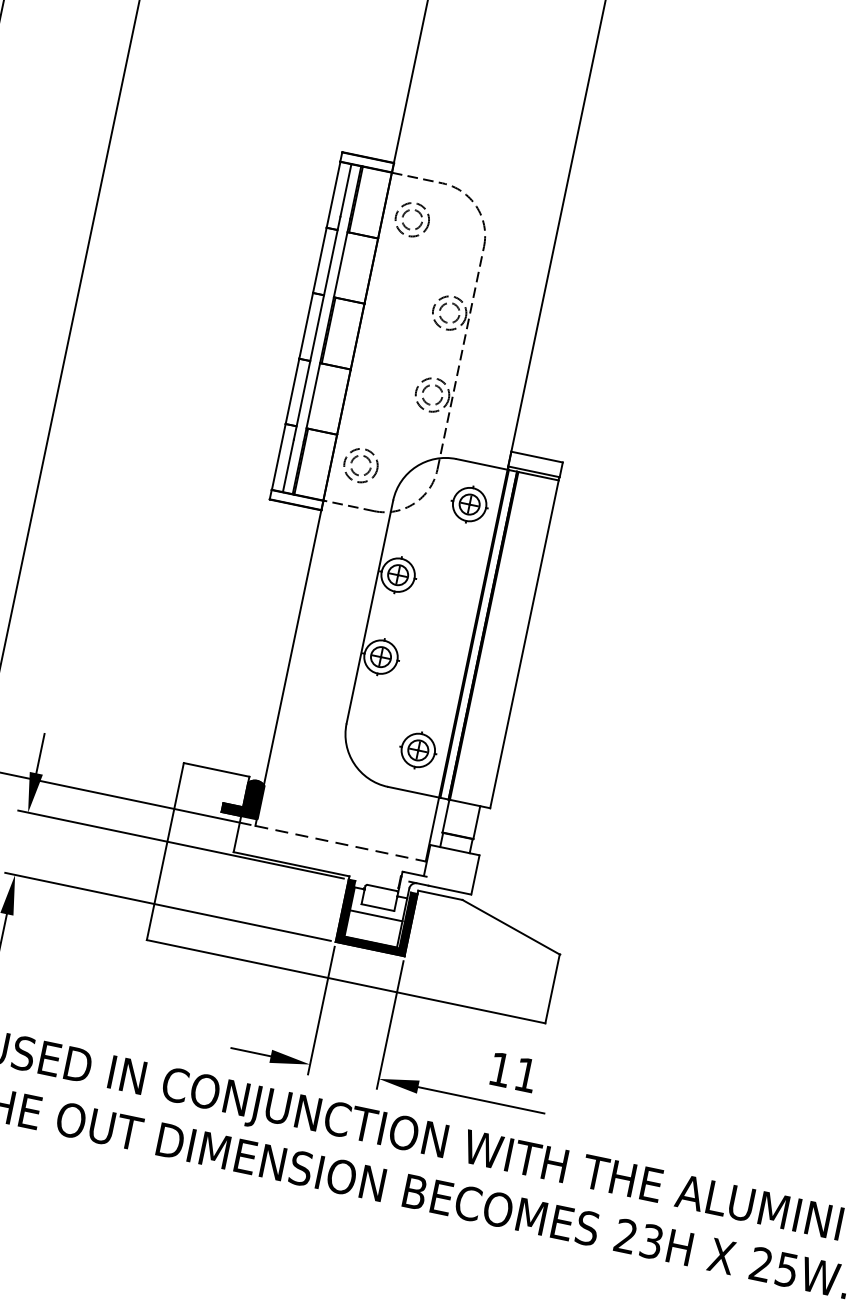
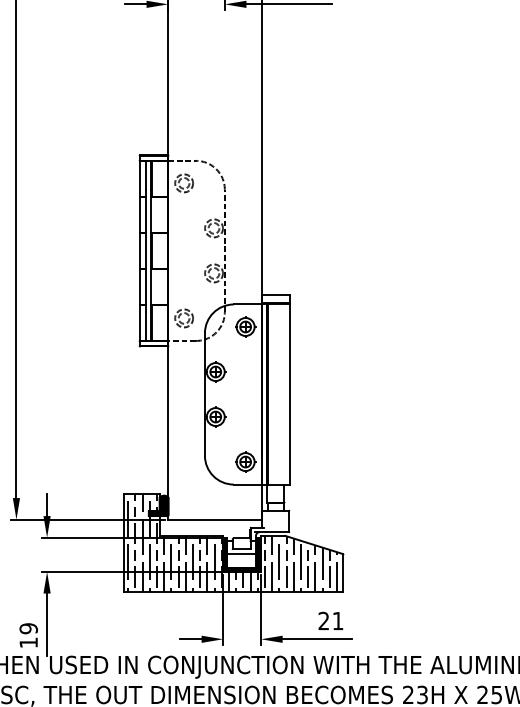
line: (339, 843) -> (214, 519), dashed -> solid
hatch: (363, 891) -> (232, 542), added
text: (499, 1068) -> (323, 620), 11 -> 21

